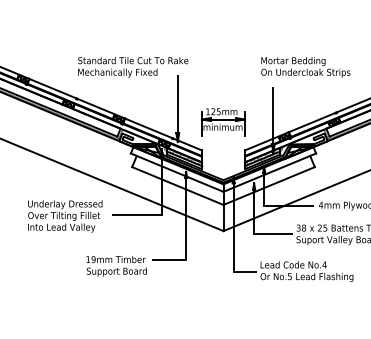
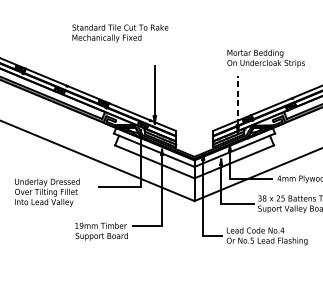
text: (133, 67) -> (120, 33), moved
line: (273, 116) -> (238, 101), solid -> dashed
part: (223, 122) -> (194, 106), removed
text: (65, 216) -> (47, 192), moved

